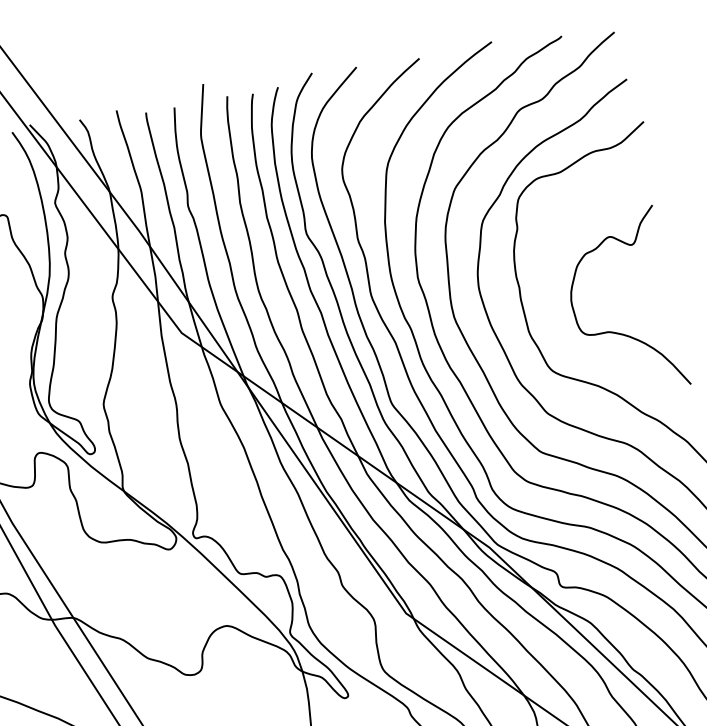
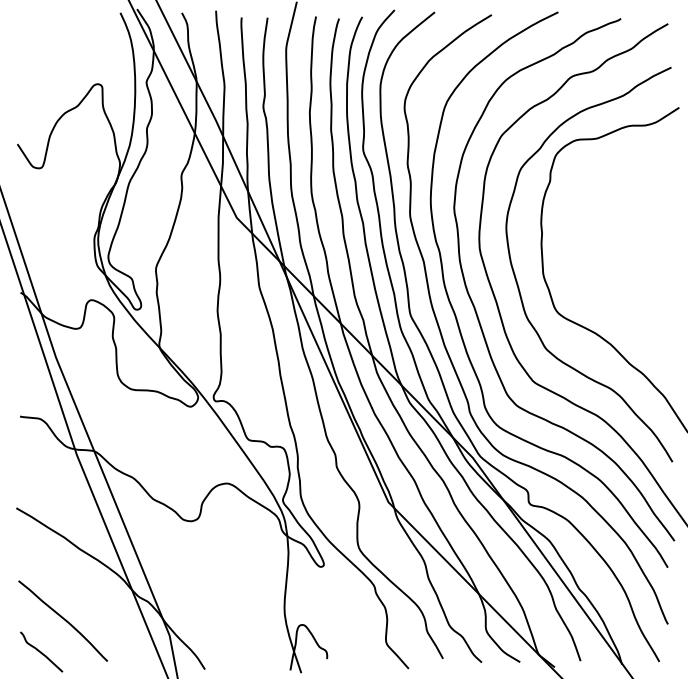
curve: (616, 331) -> (620, 288), removed

